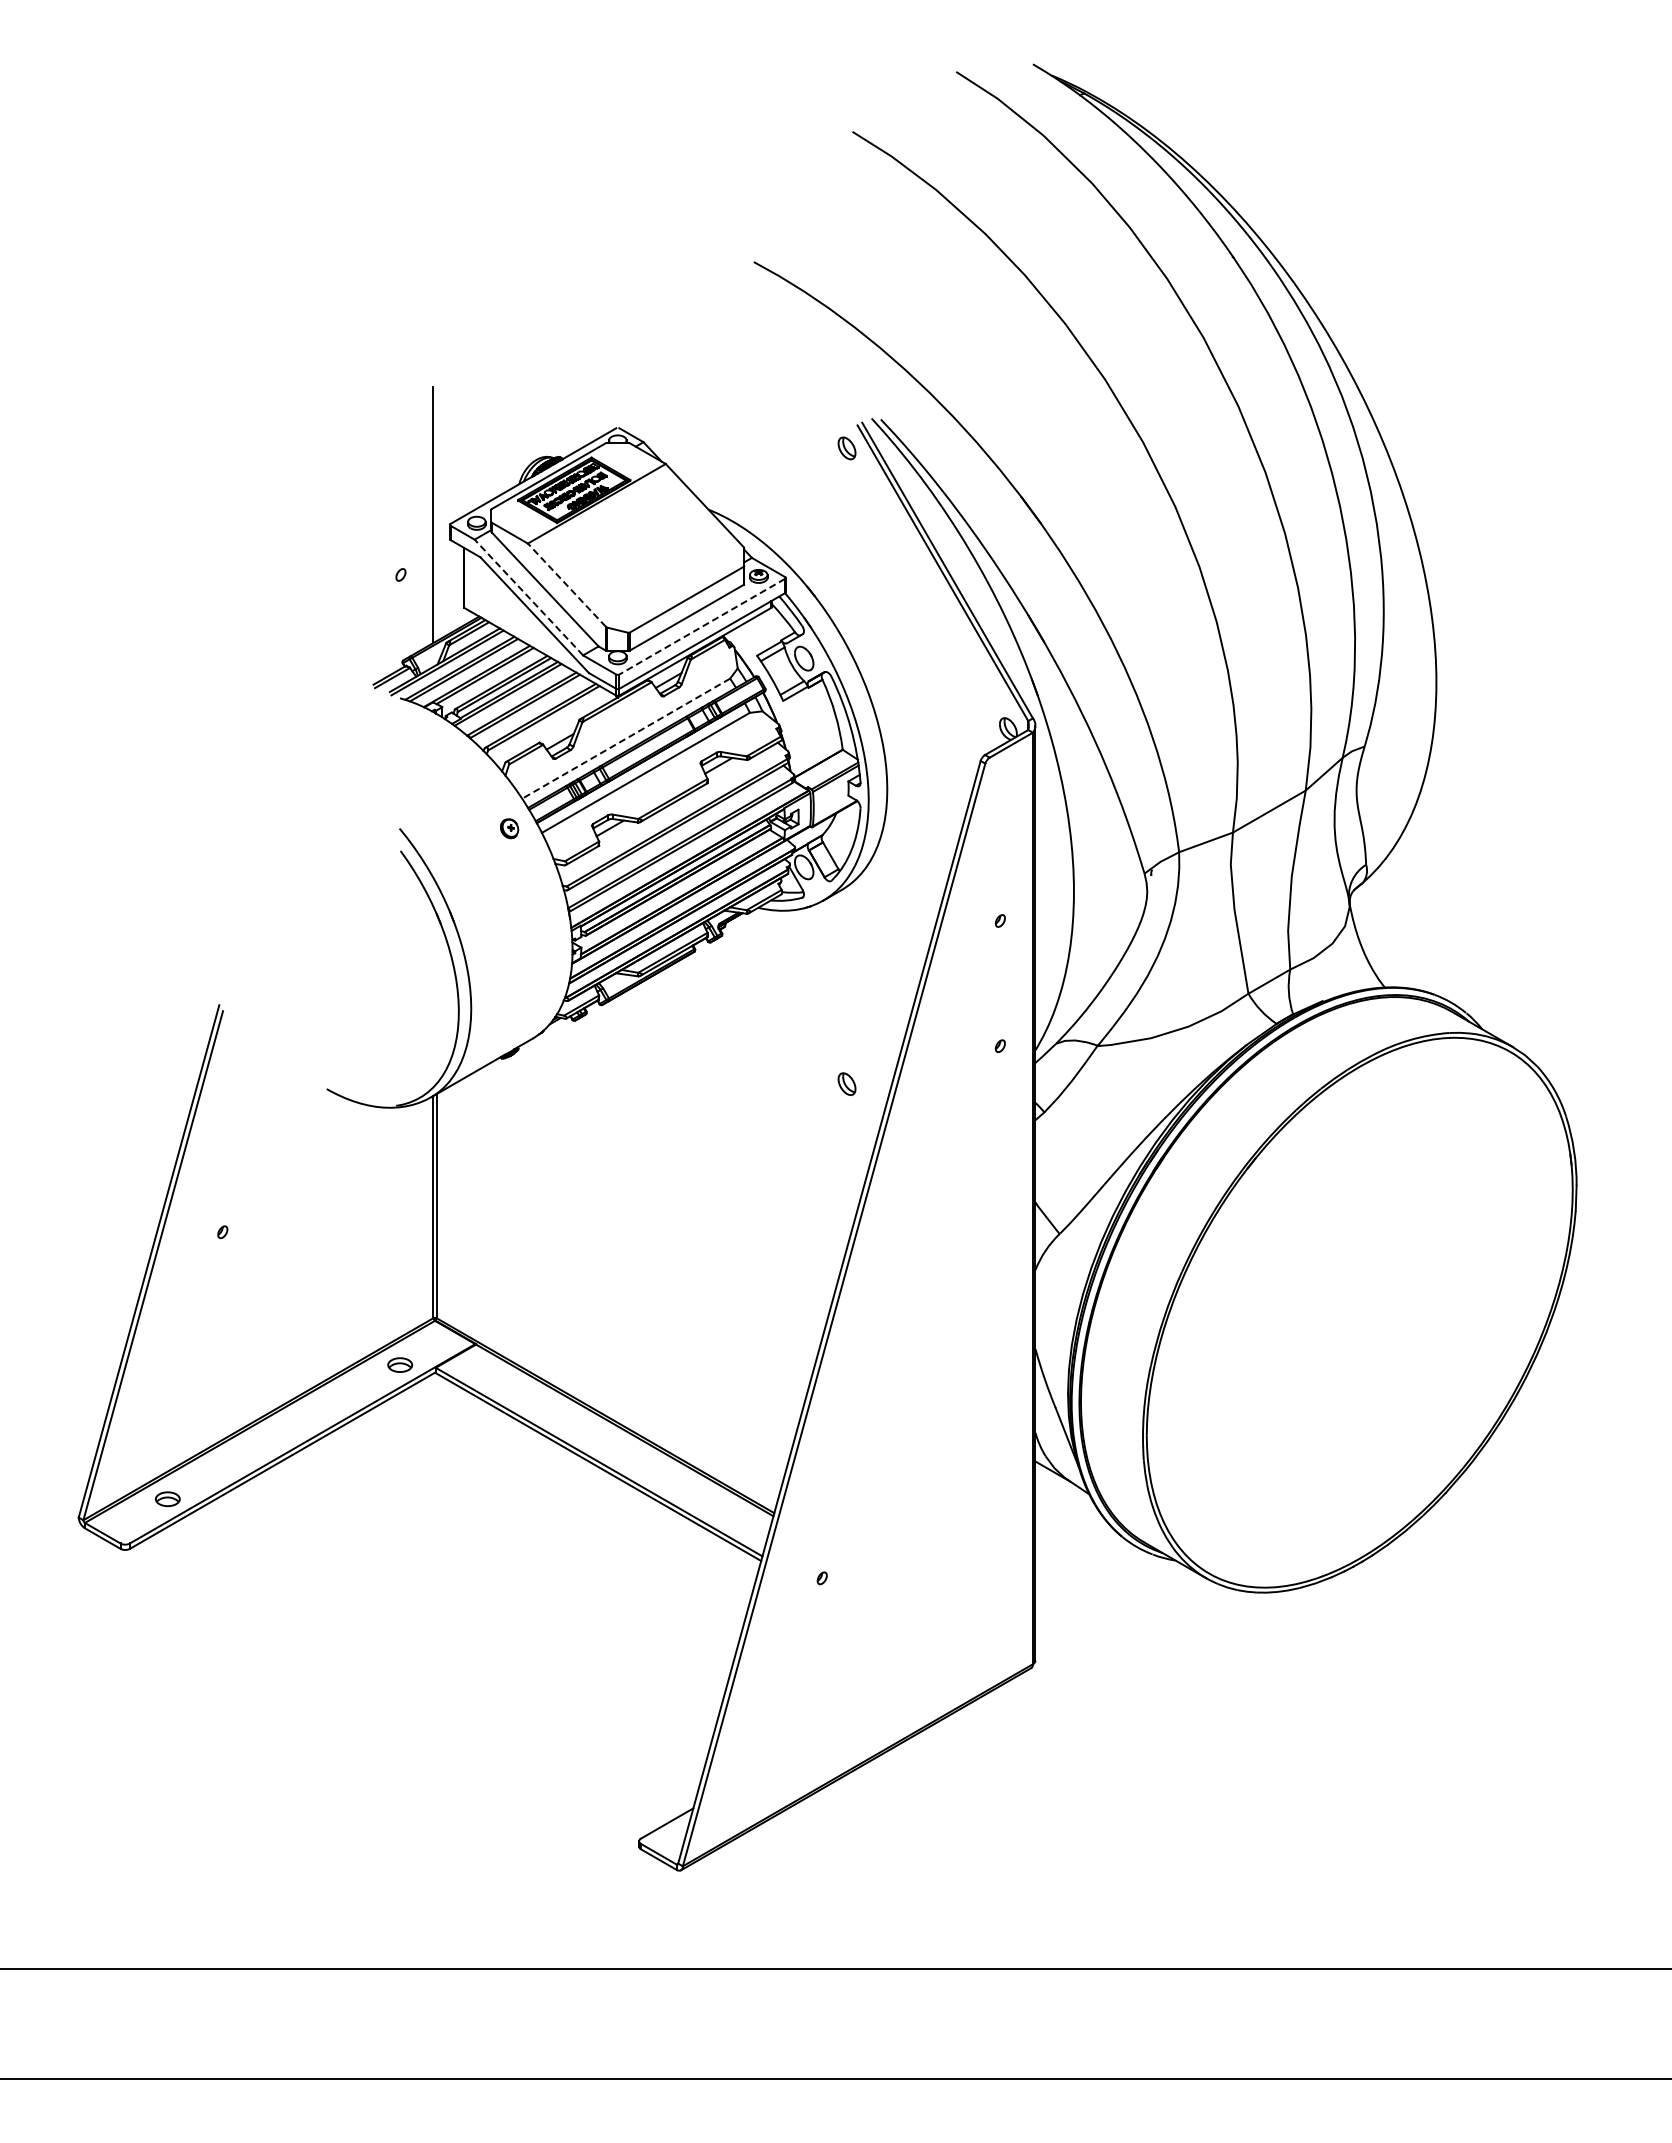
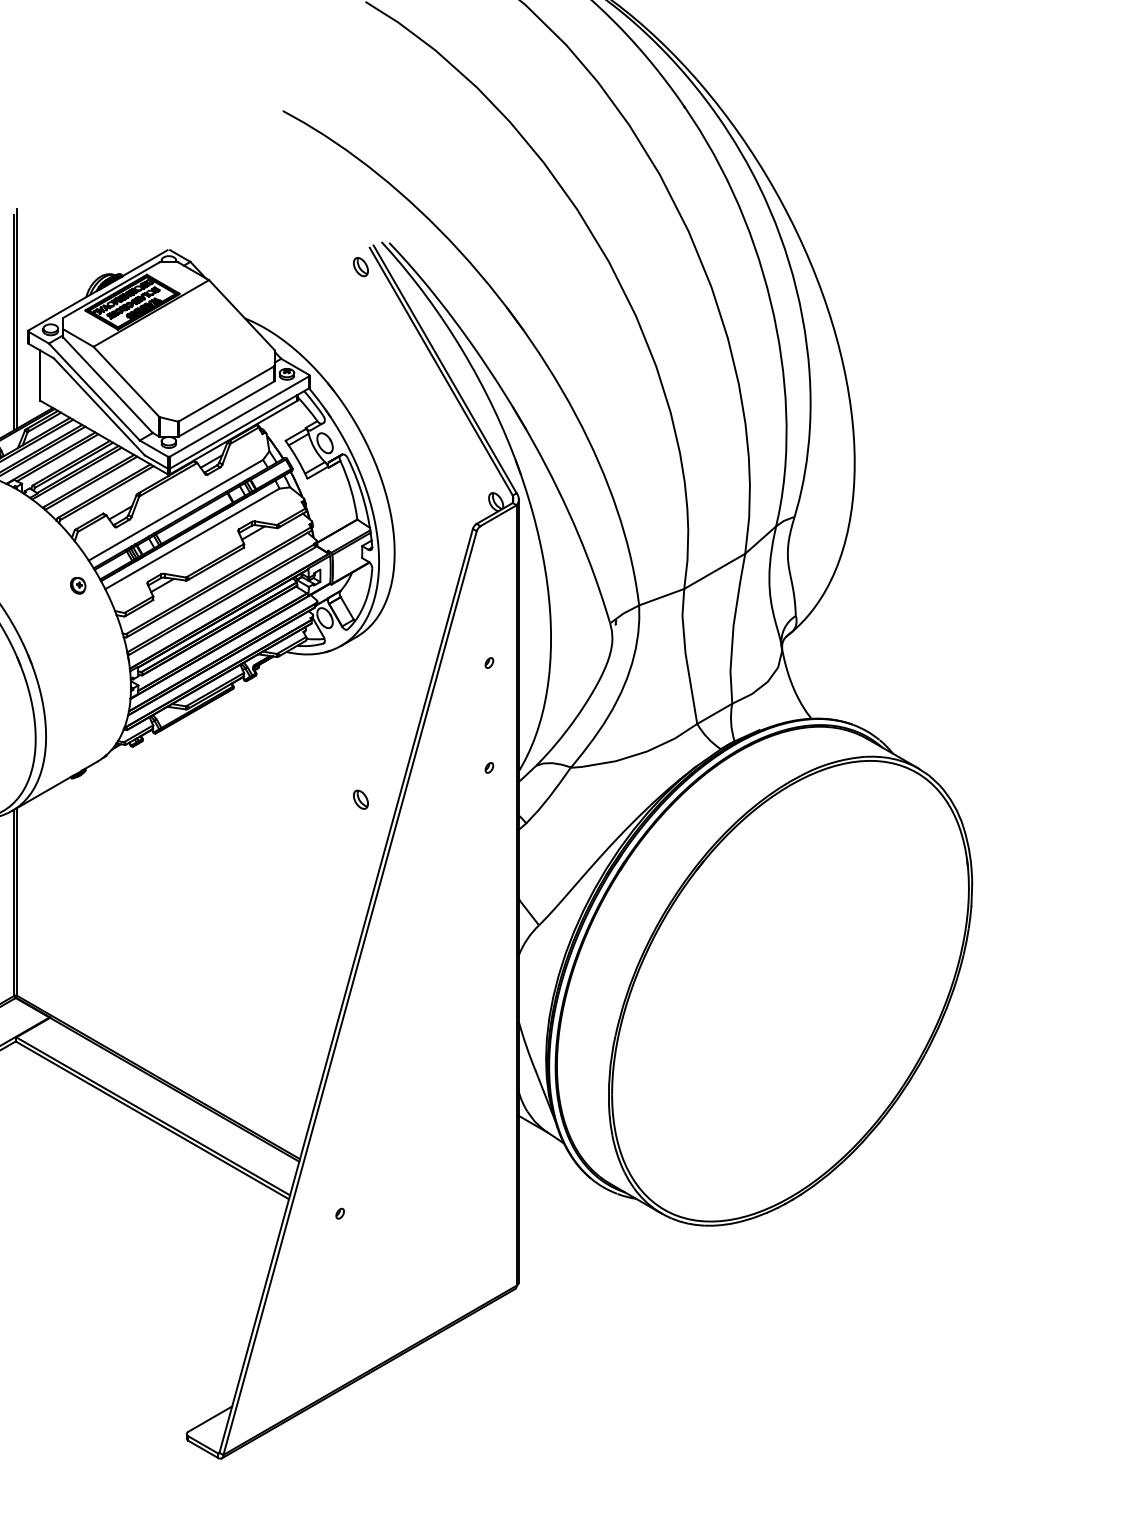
line: (436, 510) -> (16, 319), added
line: (566, 585) -> (125, 381), dashed -> solid
line: (528, 597) -> (94, 391), dashed -> solid
line: (702, 626) -> (239, 416), dashed -> solid
line: (625, 738) -> (175, 510), dashed -> solid

